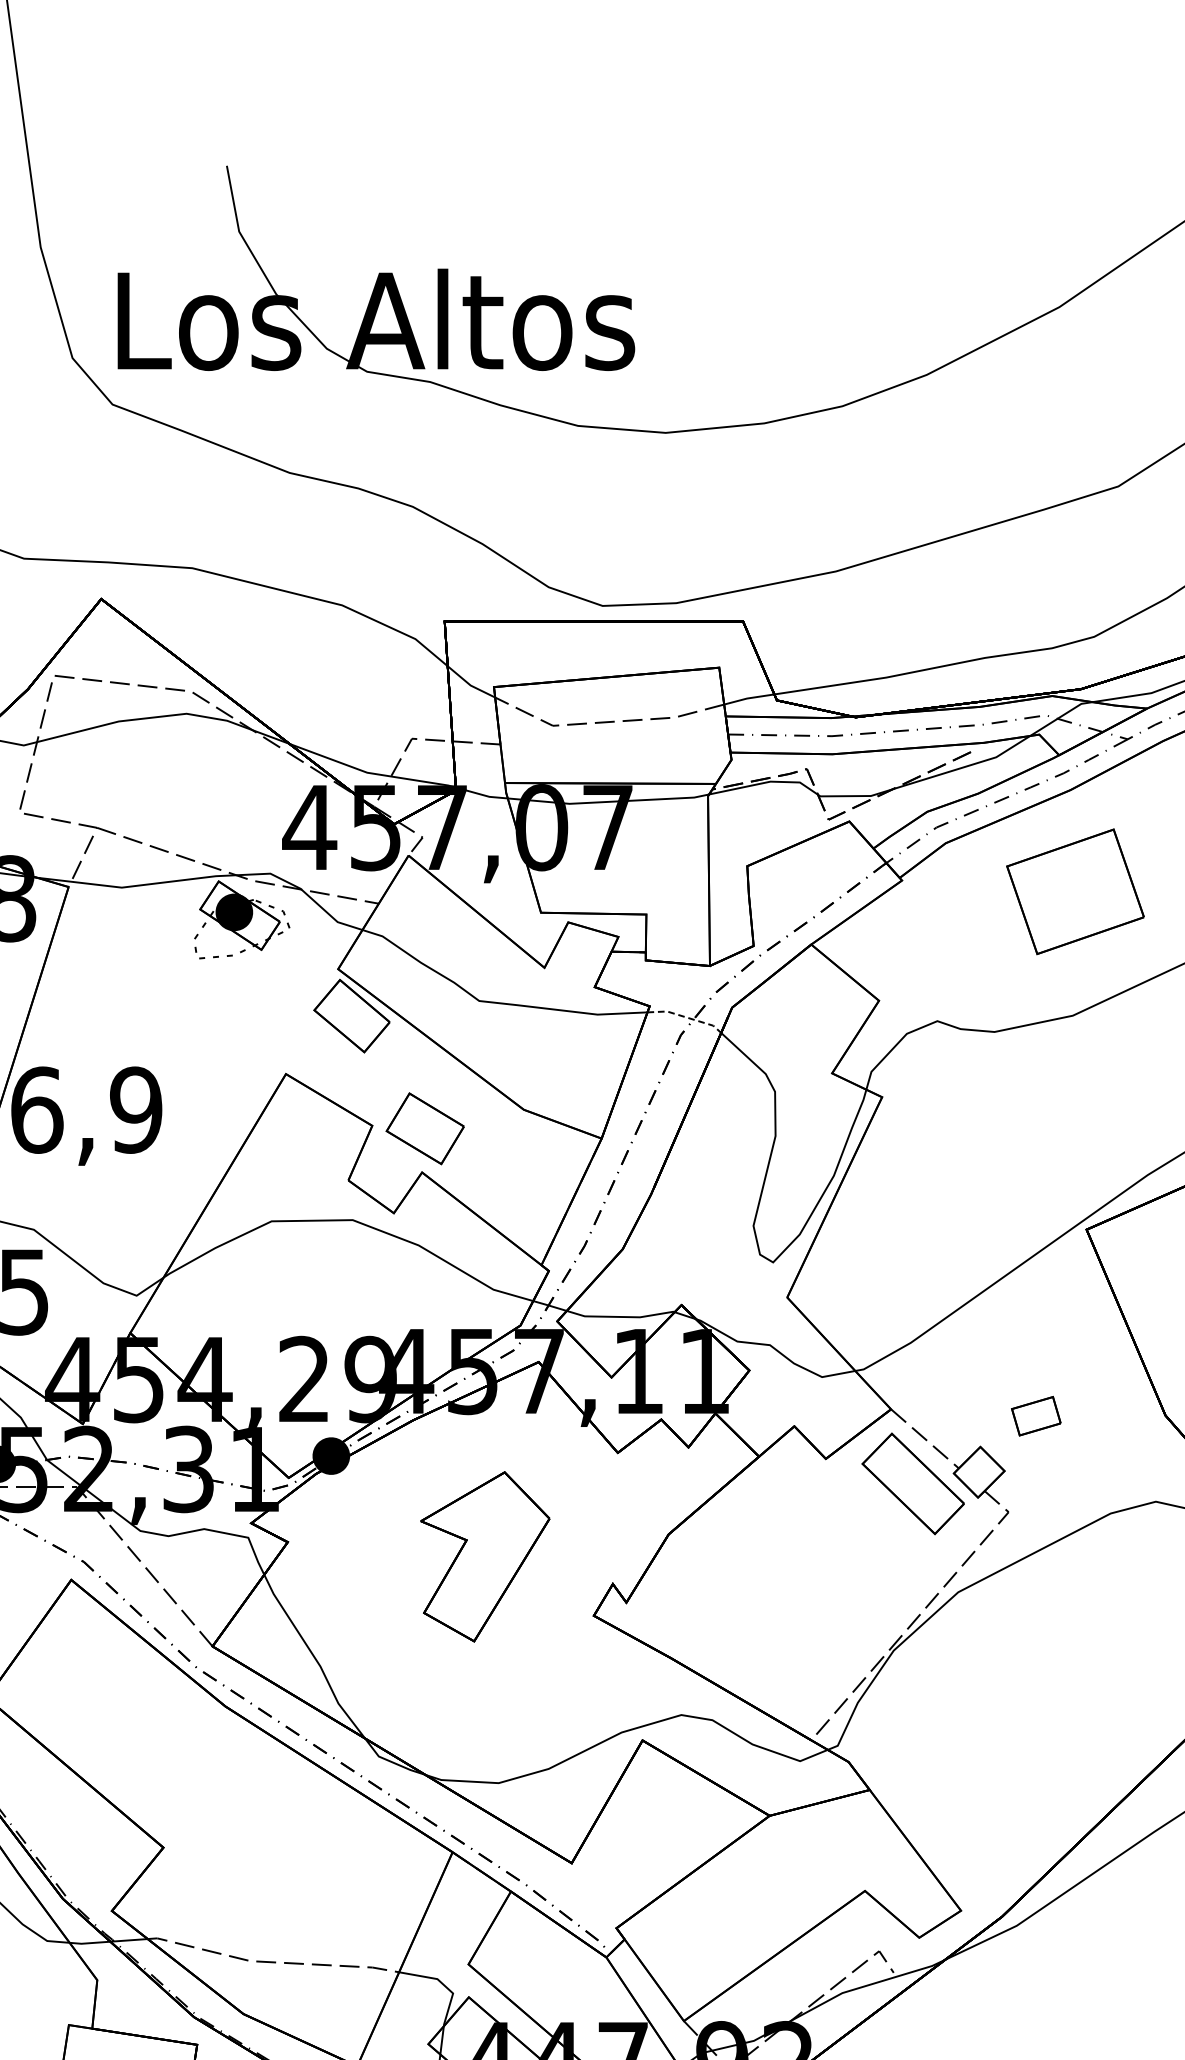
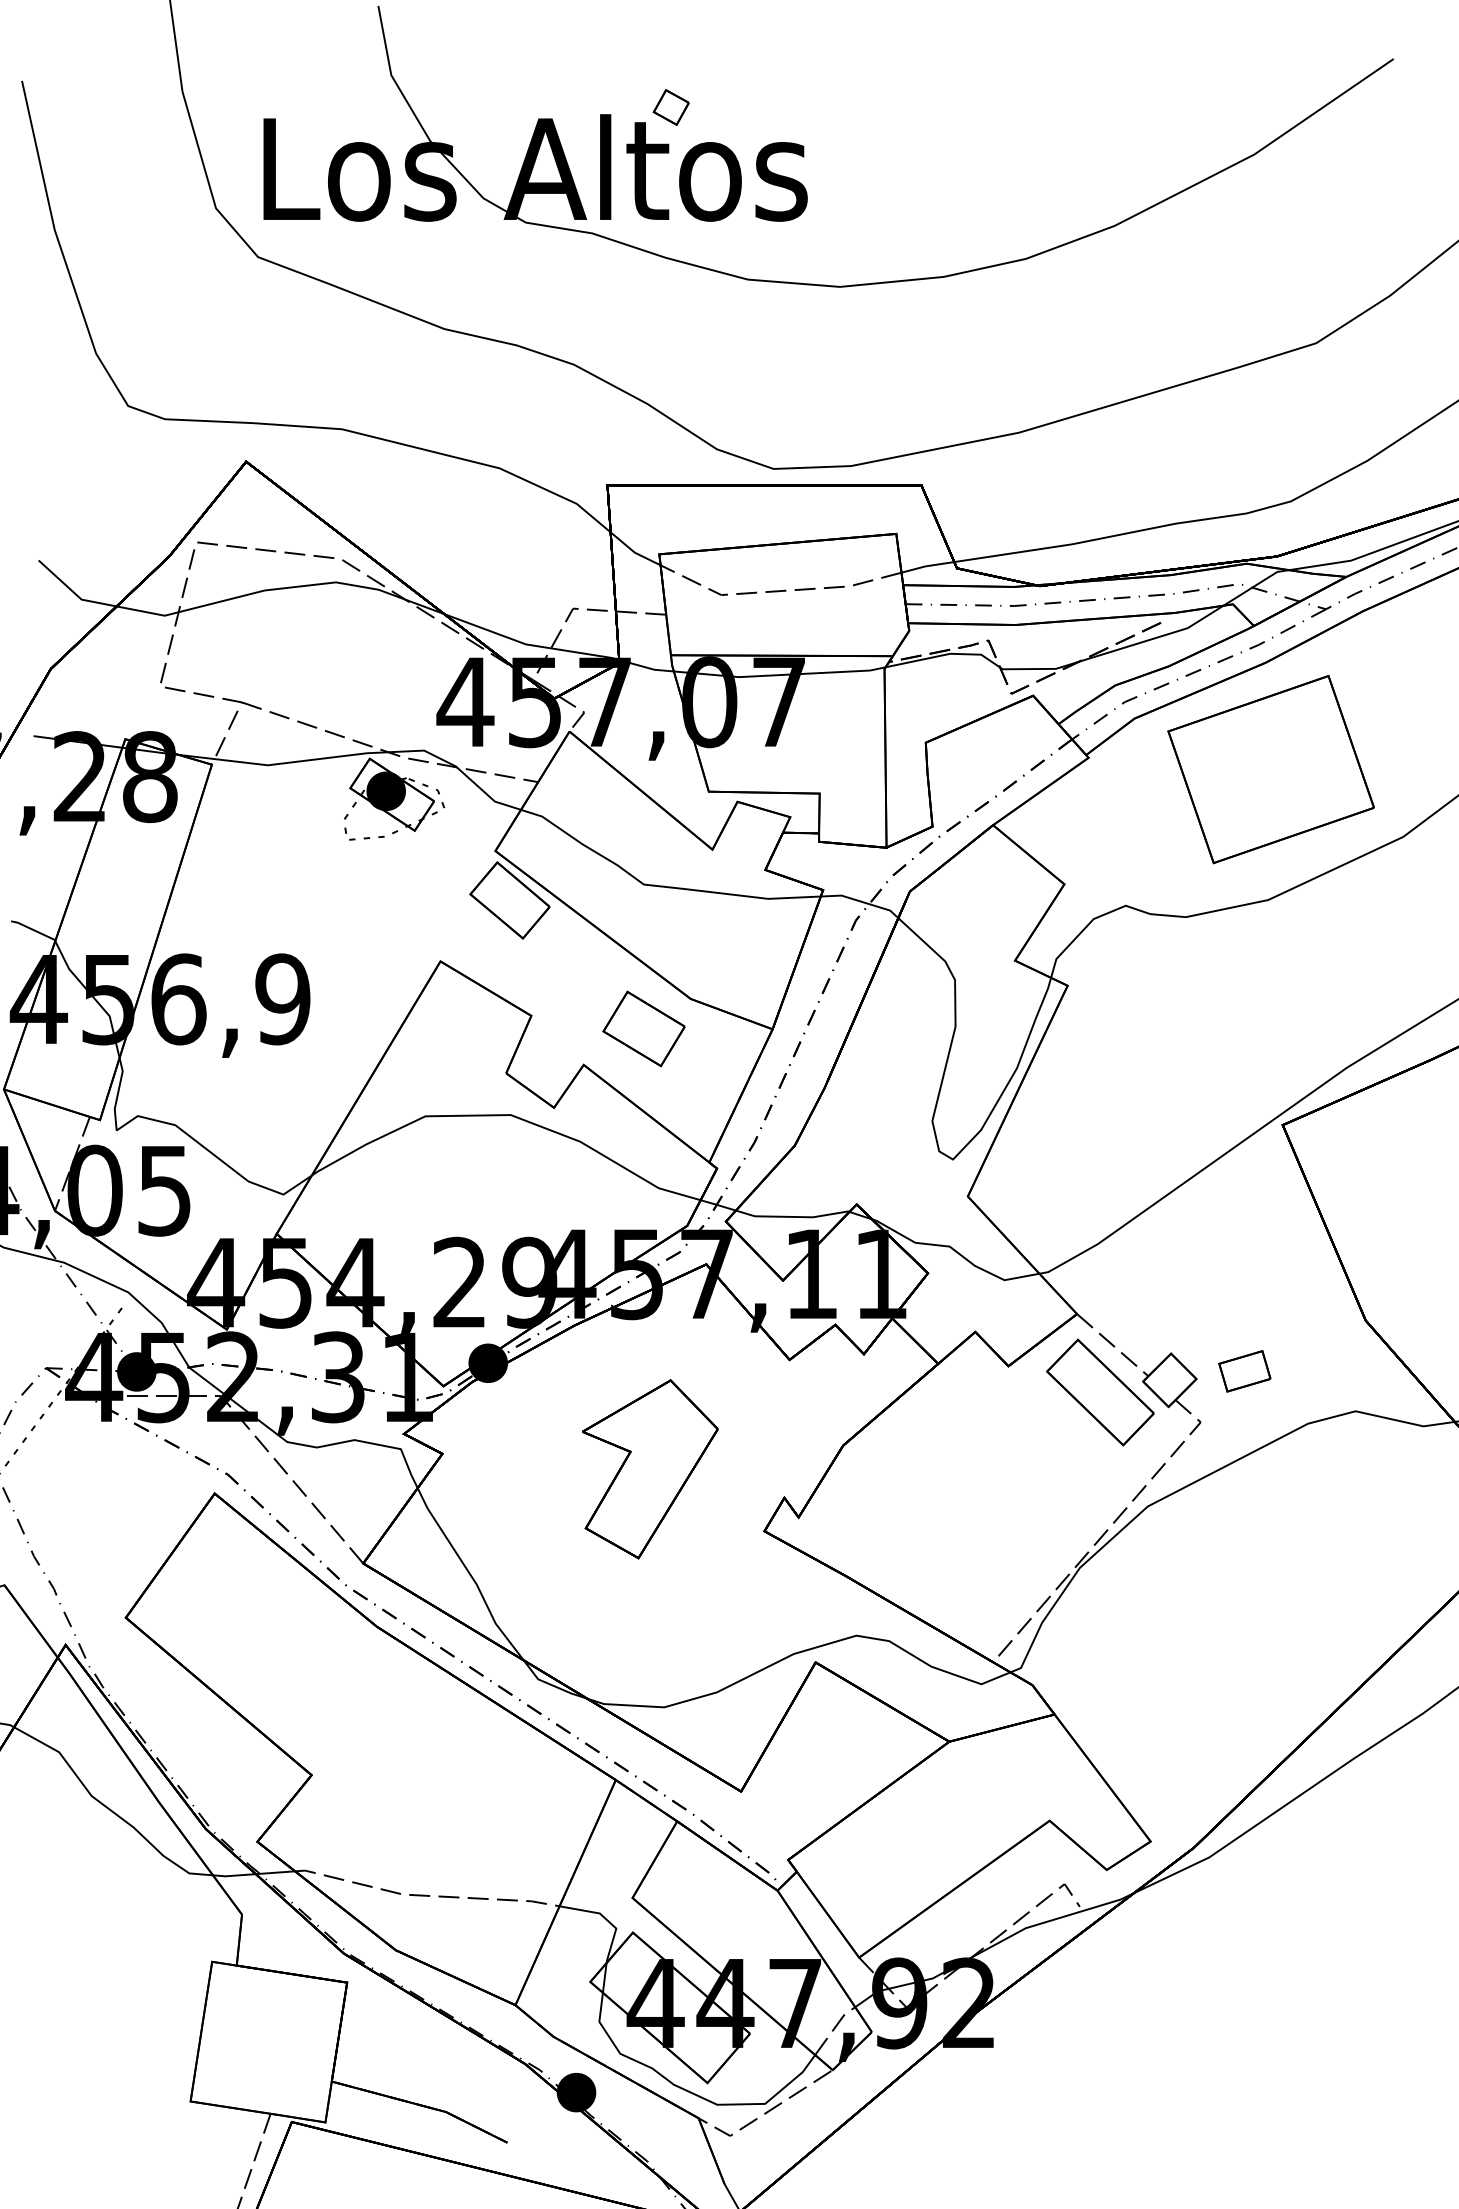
part: (504, 262) -> (670, 107), added
part: (1074, 891) -> (1270, 769), size x1.43
line: (686, 1017) -> (861, 901), dashed -> solid
part: (424, 1128) -> (643, 1028), moved
part: (1035, 1416) -> (1244, 1371), moved

